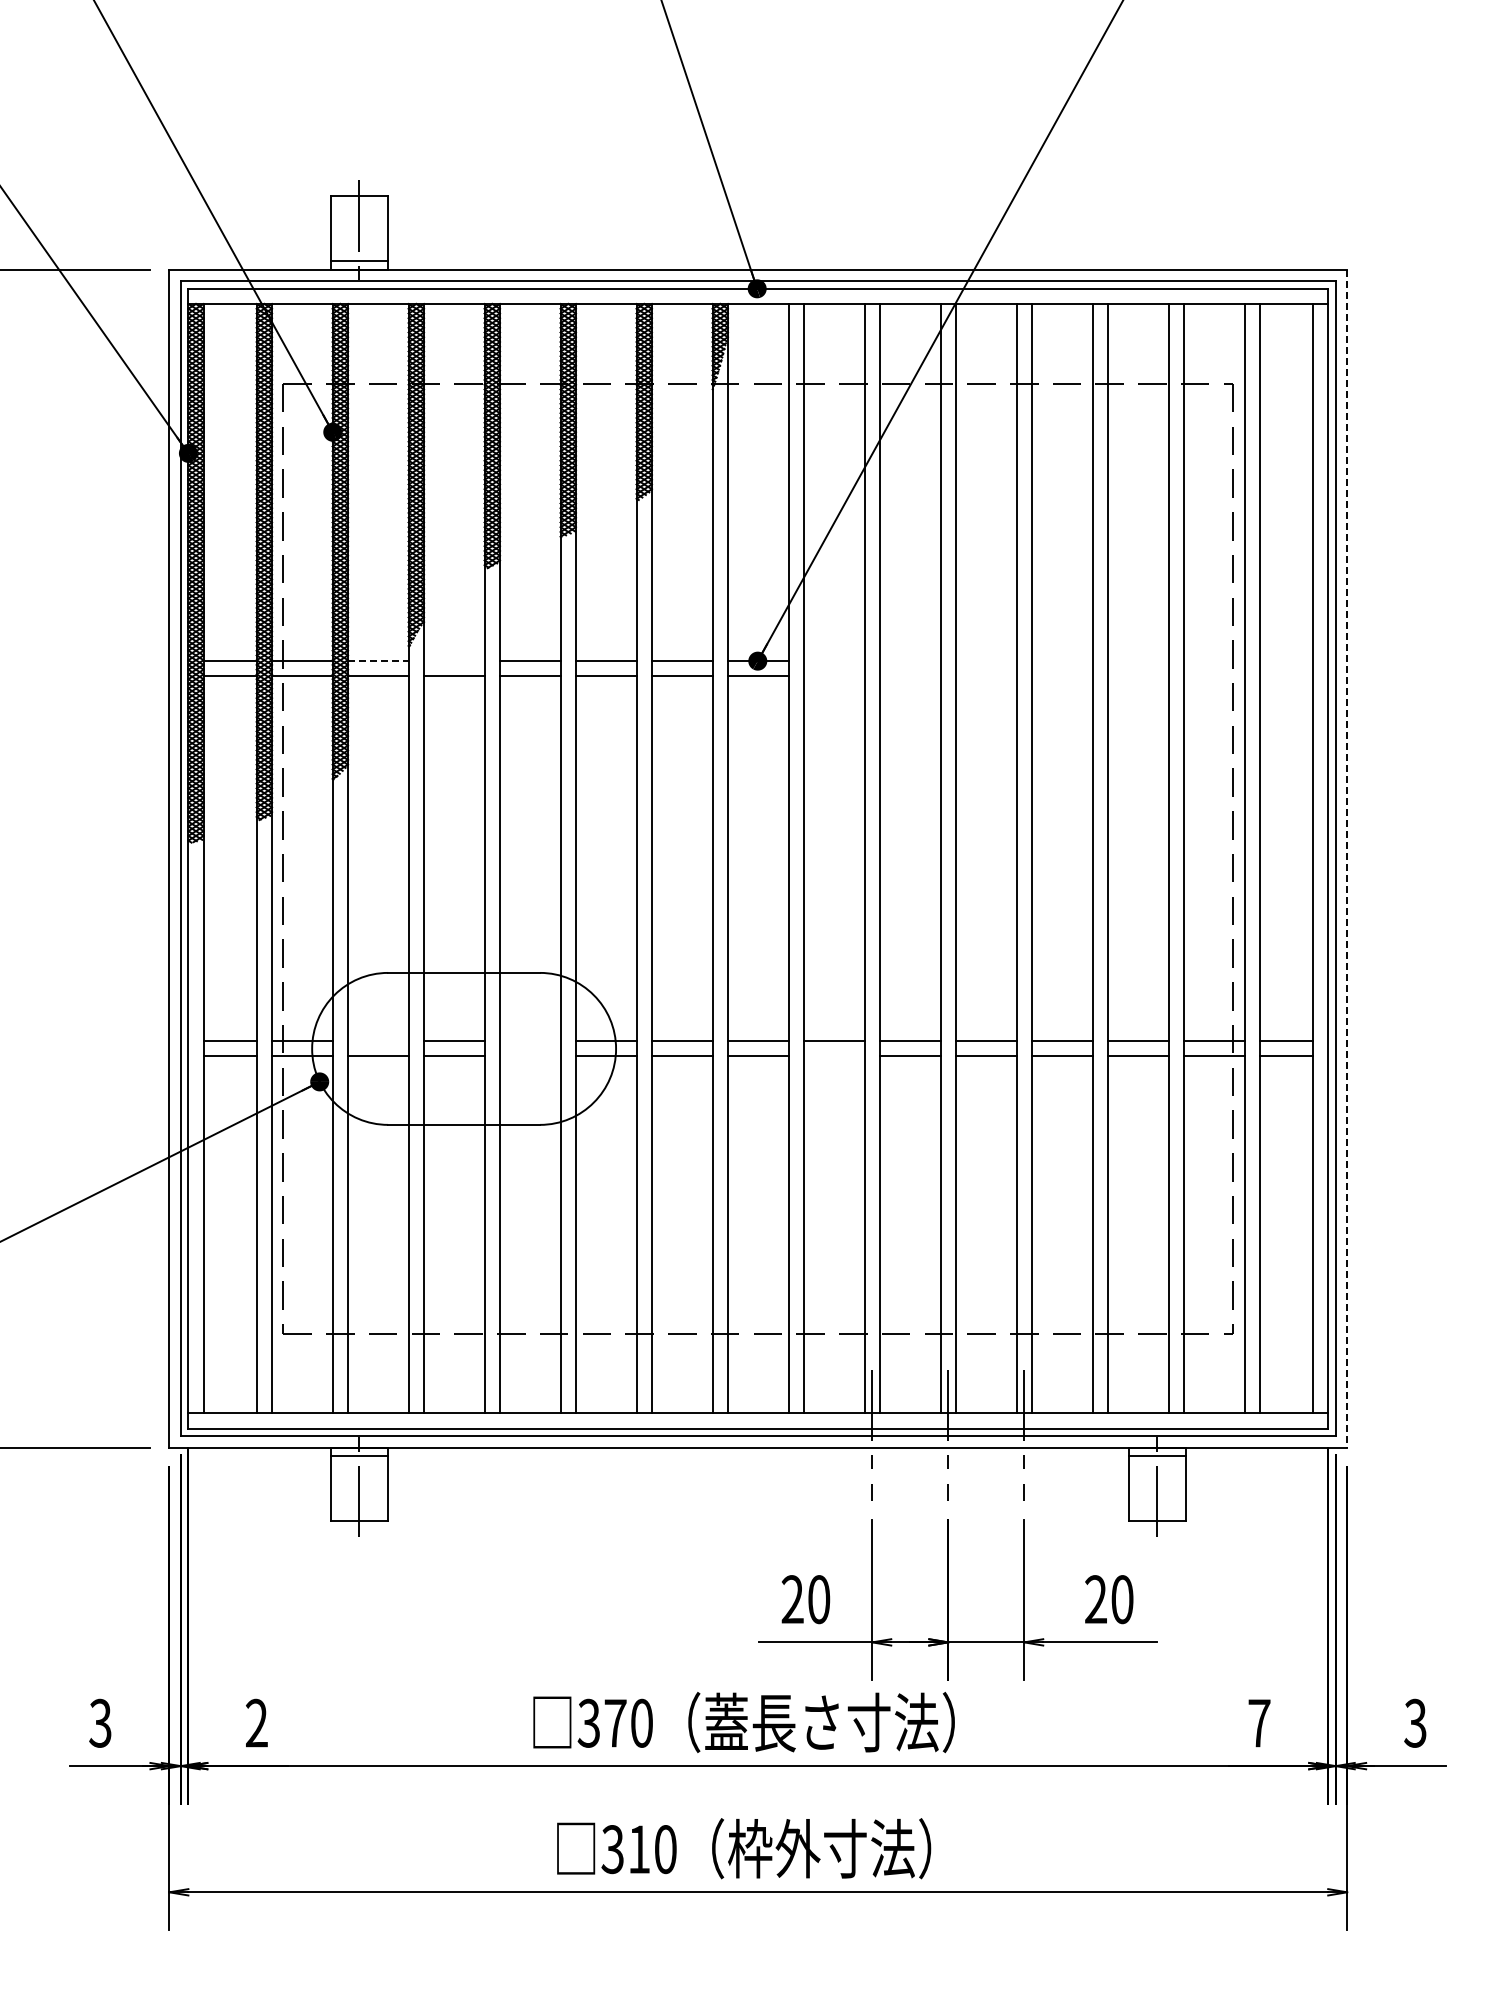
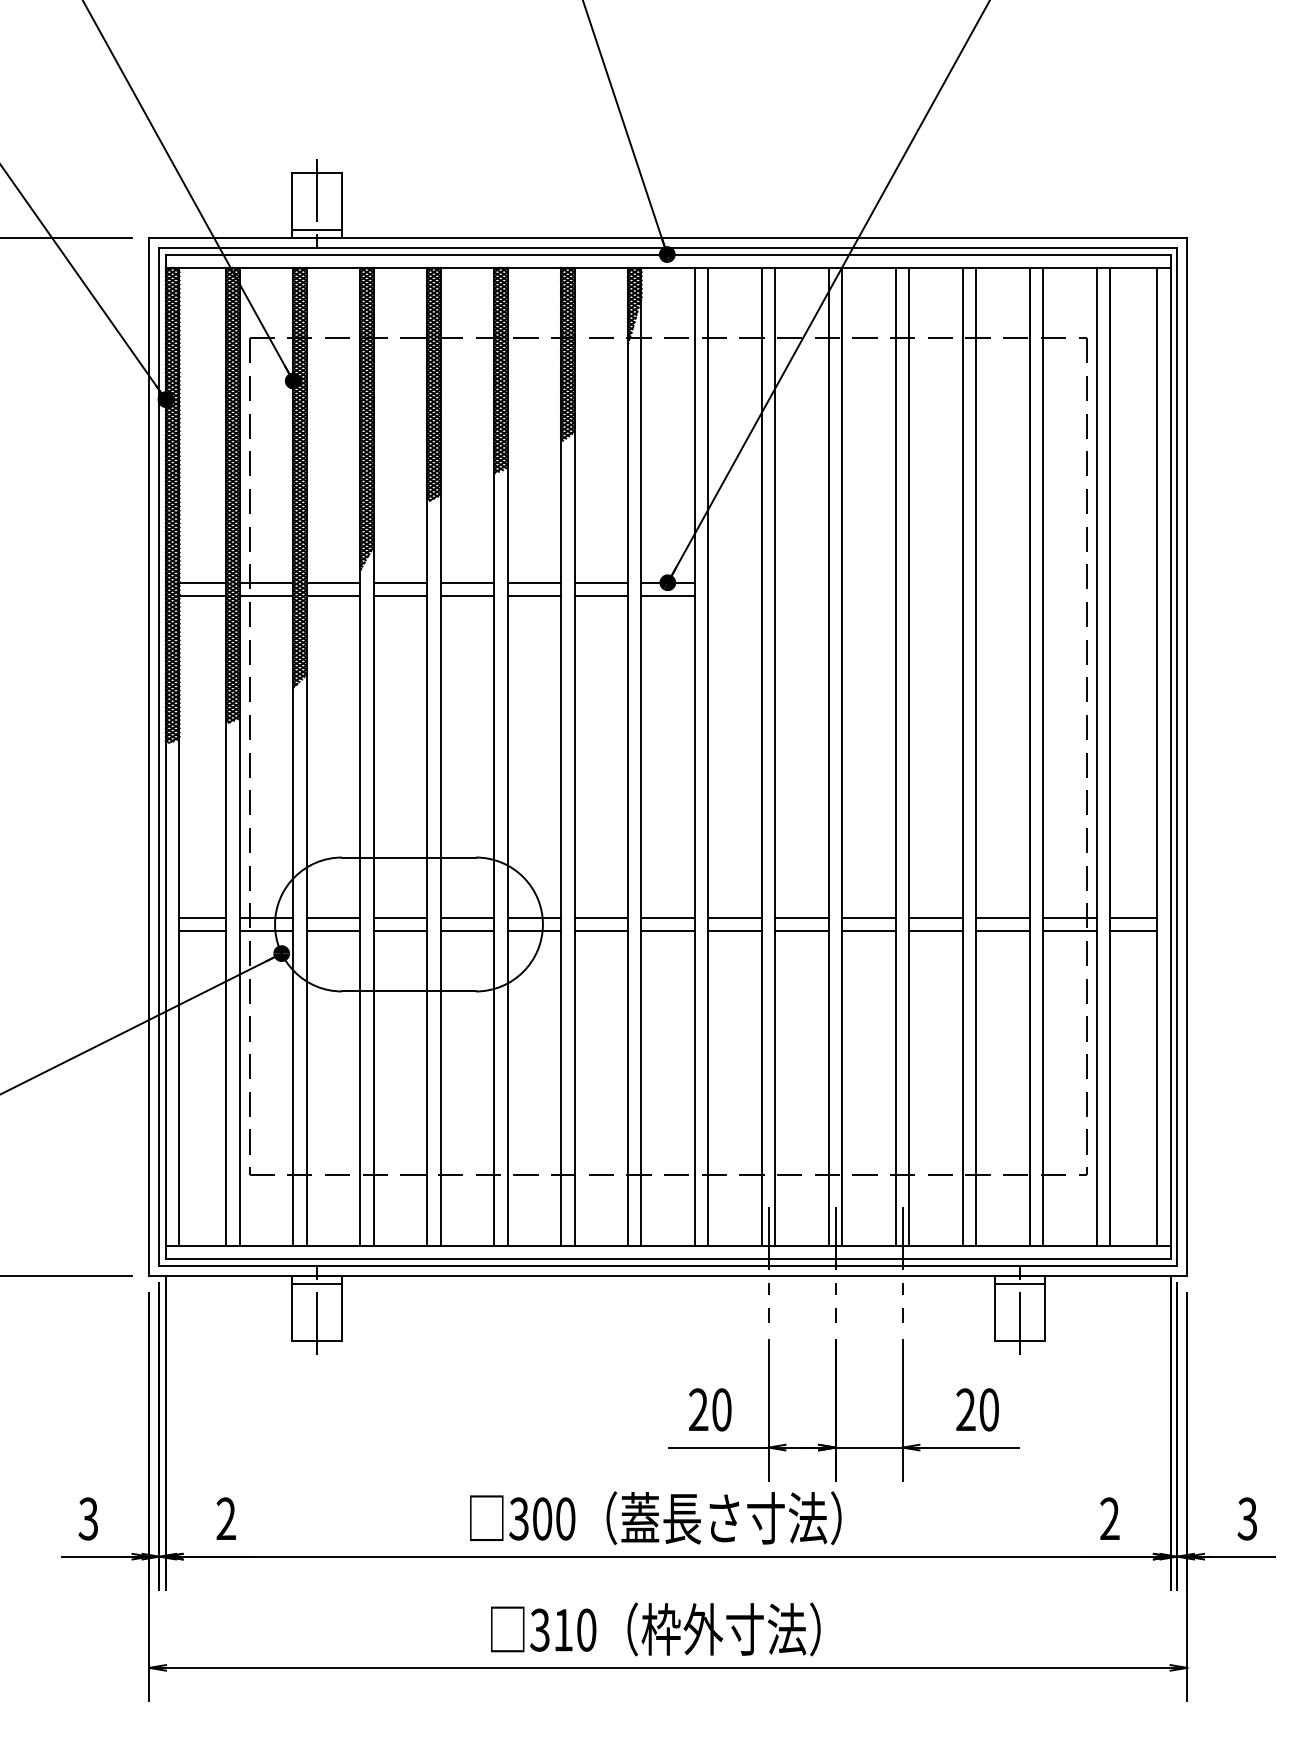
line: (378, 661) -> (333, 583), dashed -> solid
line: (453, 661) -> (399, 583), added
line: (1347, 858) -> (1187, 756), dashed -> solid
line: (377, 1041) -> (332, 917), added
line: (529, 1041) -> (466, 917), added
line: (529, 1056) -> (466, 931), added
line: (833, 1056) -> (734, 931), added
text: (615, 1722) -> (542, 1518), 370 -> 300
text: (1259, 1722) -> (1110, 1518), 7 -> 2

